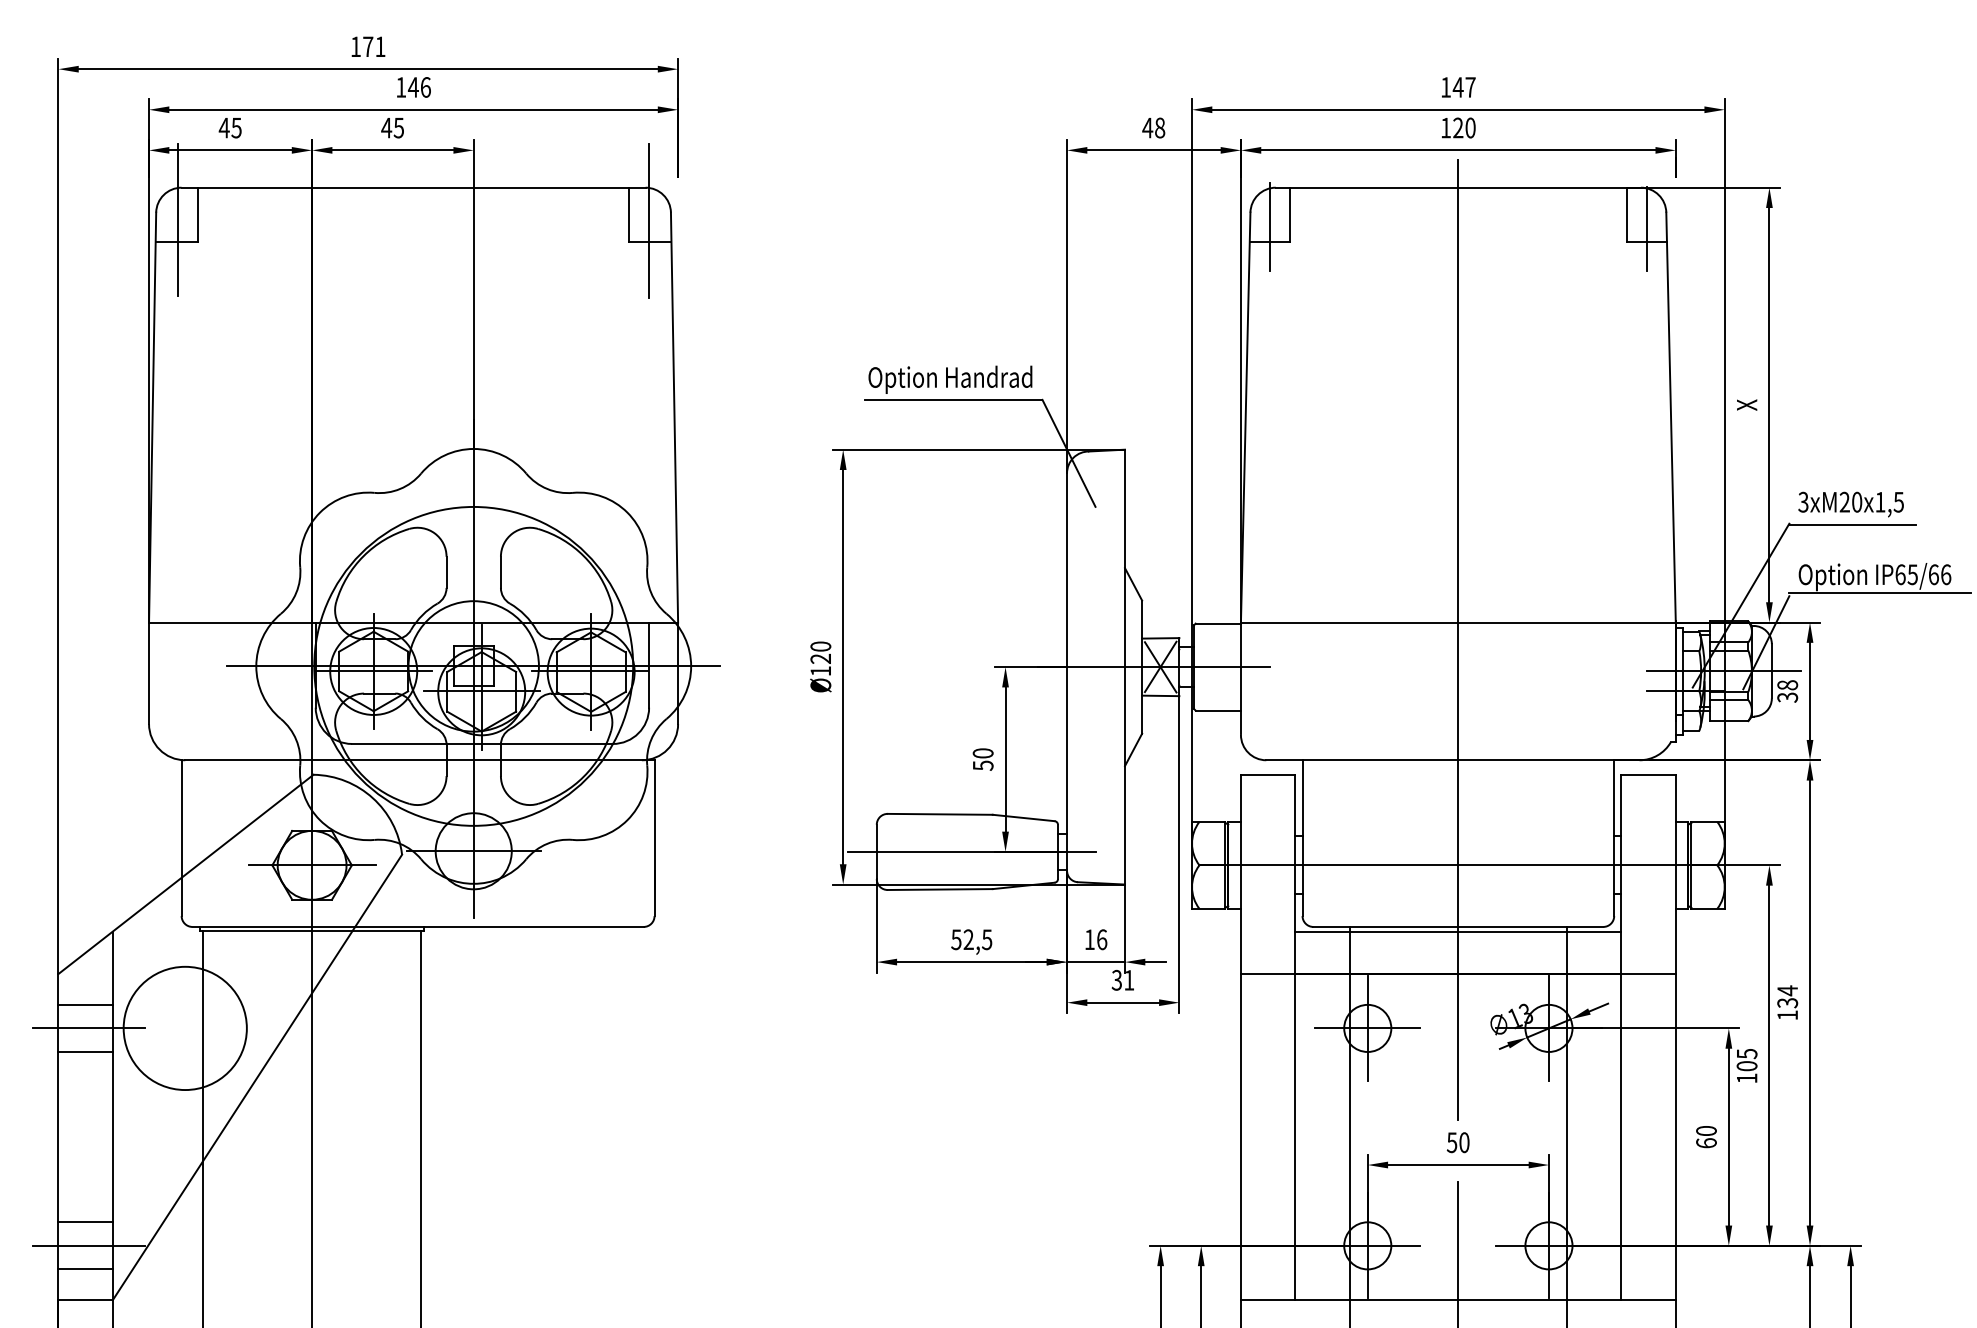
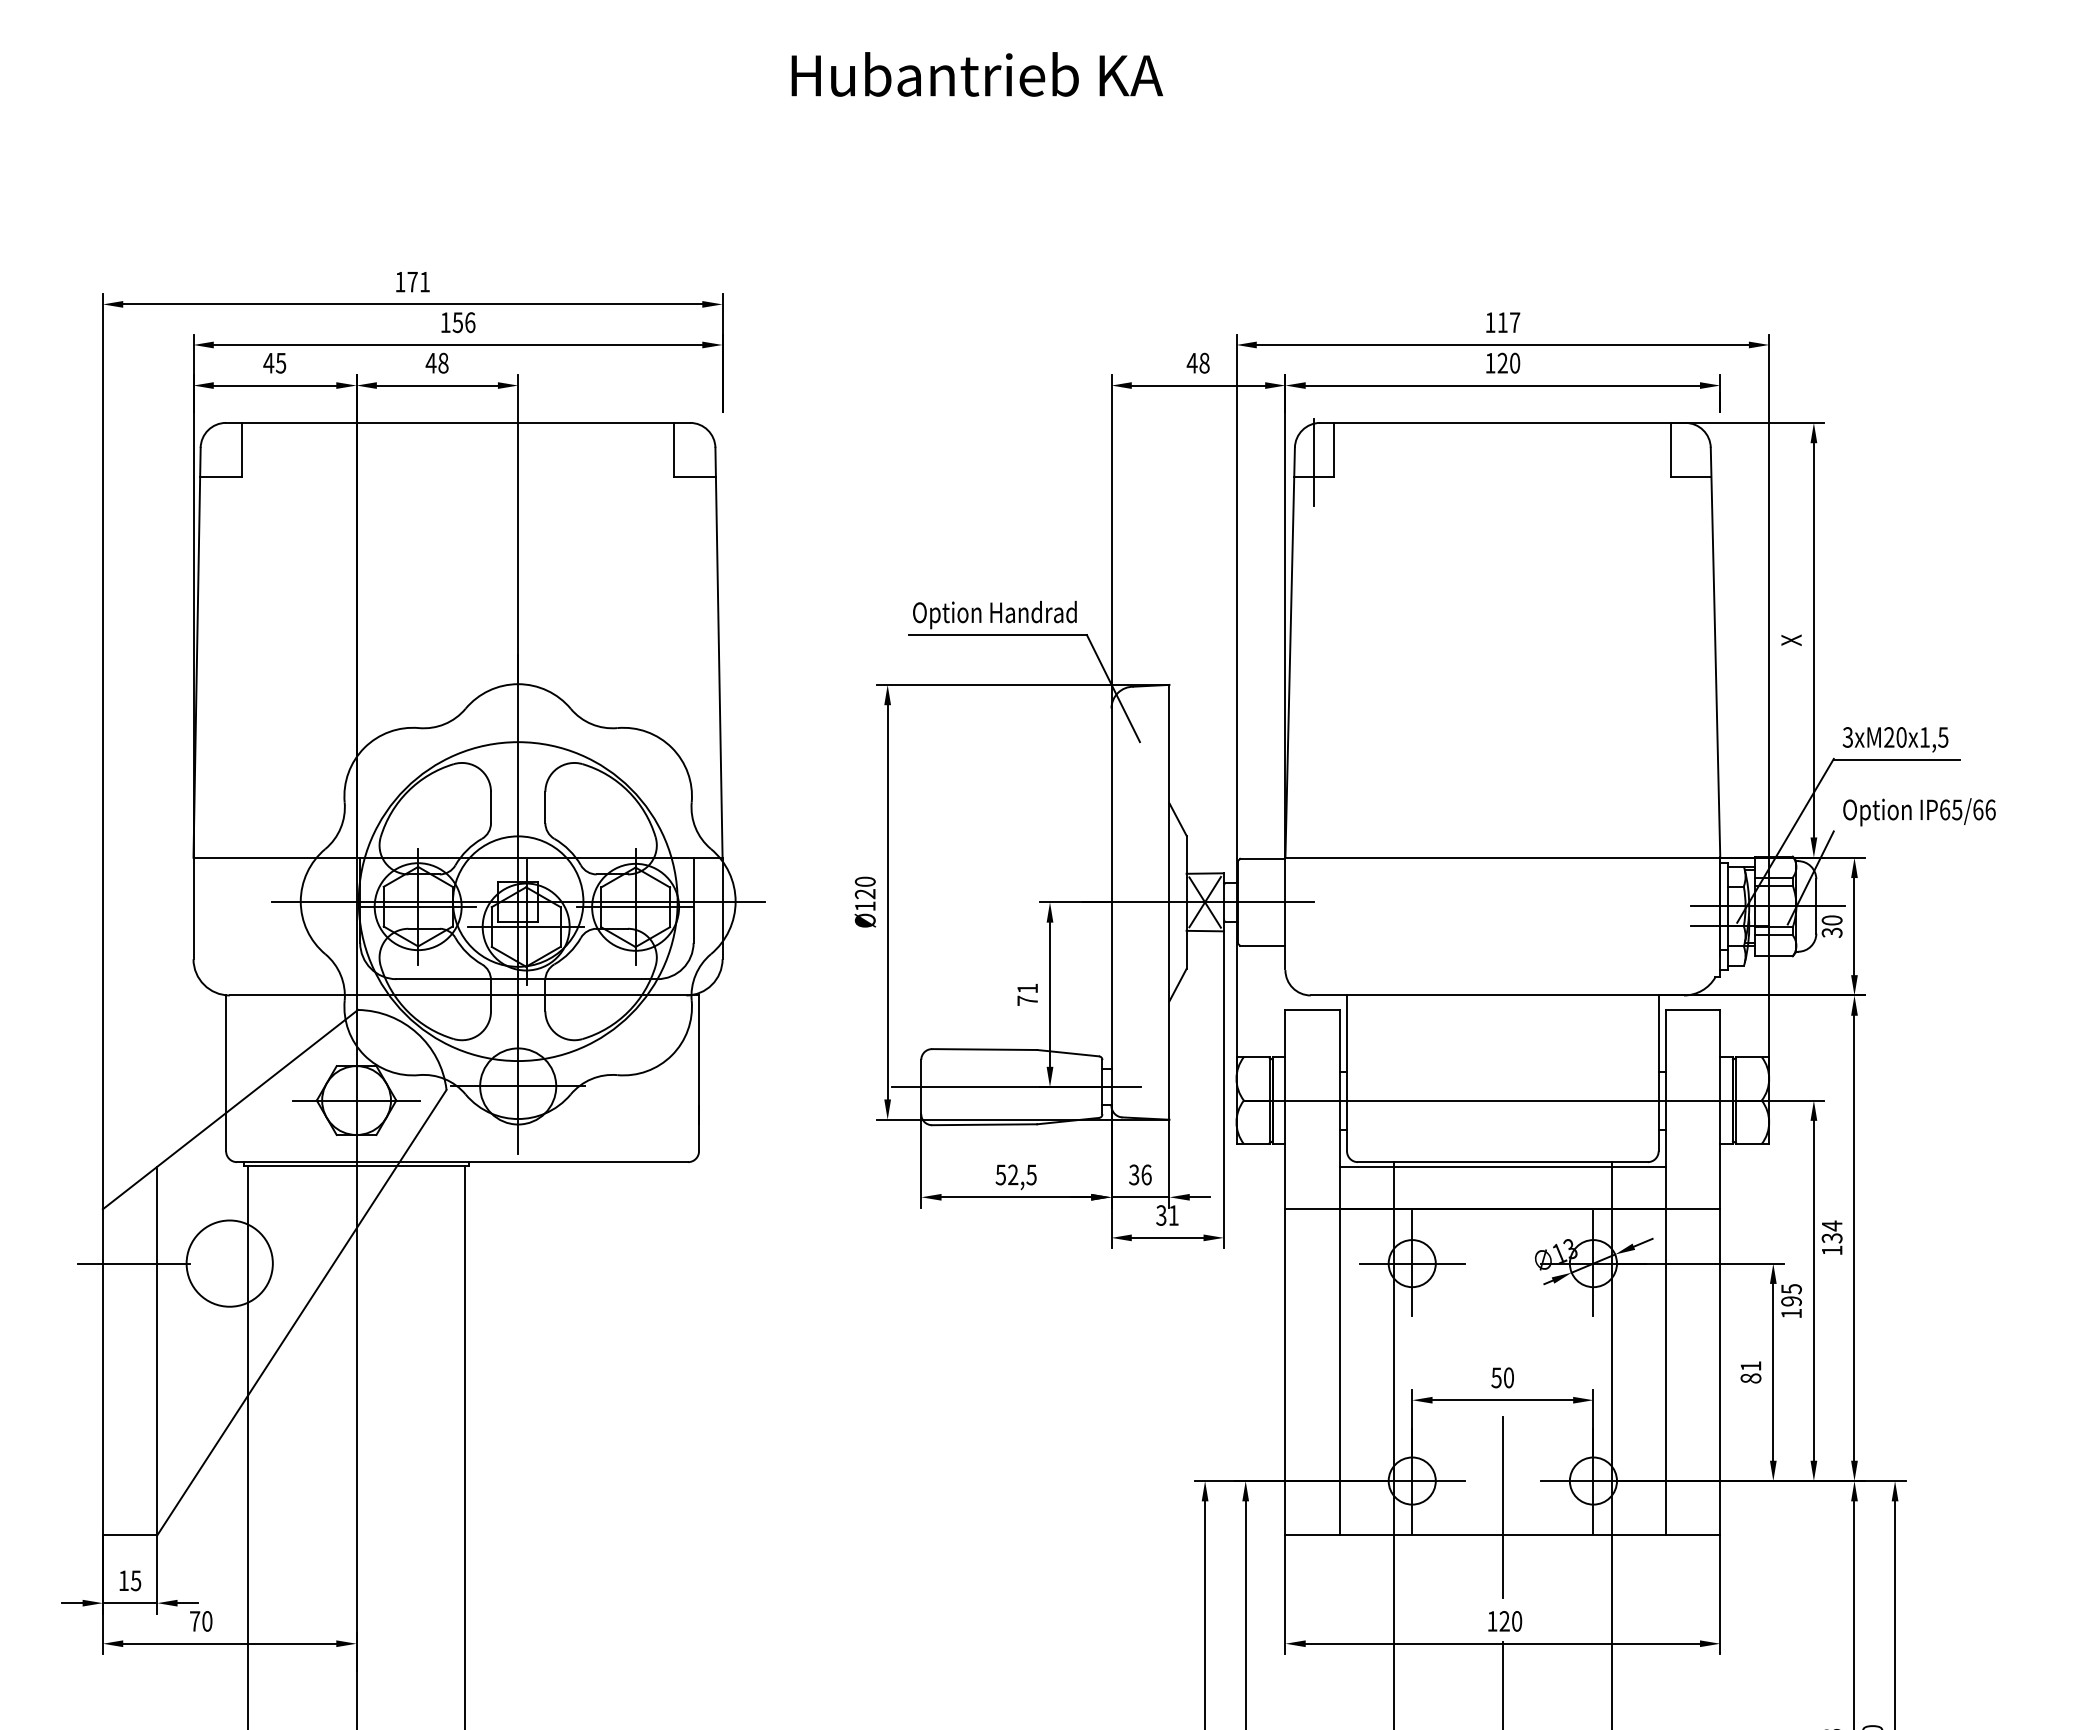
text: (413, 87) -> (457, 322), 146 -> 156
text: (1458, 87) -> (1502, 322), 147 -> 117
text: (399, 127) -> (443, 362), 45 -> 48
line: (178, 220) -> (222, 455), removed
line: (649, 220) -> (693, 455), removed
line: (1647, 229) -> (1691, 464), removed
line: (1880, 593) -> (1924, 828), removed
line: (1458, 640) -> (1502, 875), removed
text: (1788, 685) -> (1832, 920), 38 -> 30
text: (983, 759) -> (1027, 994), 50 -> 71
text: (1090, 939) -> (1134, 1174), 16 -> 36
line: (85, 1005) -> (129, 1240), removed
circle: (185, 1028) -> (229, 1263), size x0.7
line: (85, 1052) -> (129, 1287), removed
text: (1747, 1066) -> (1791, 1301), 105 -> 195
text: (1706, 1137) -> (1750, 1372), 60 -> 81
line: (85, 1222) -> (129, 1457), removed
line: (89, 1246) -> (133, 1481), removed
line: (85, 1269) -> (129, 1504), removed

